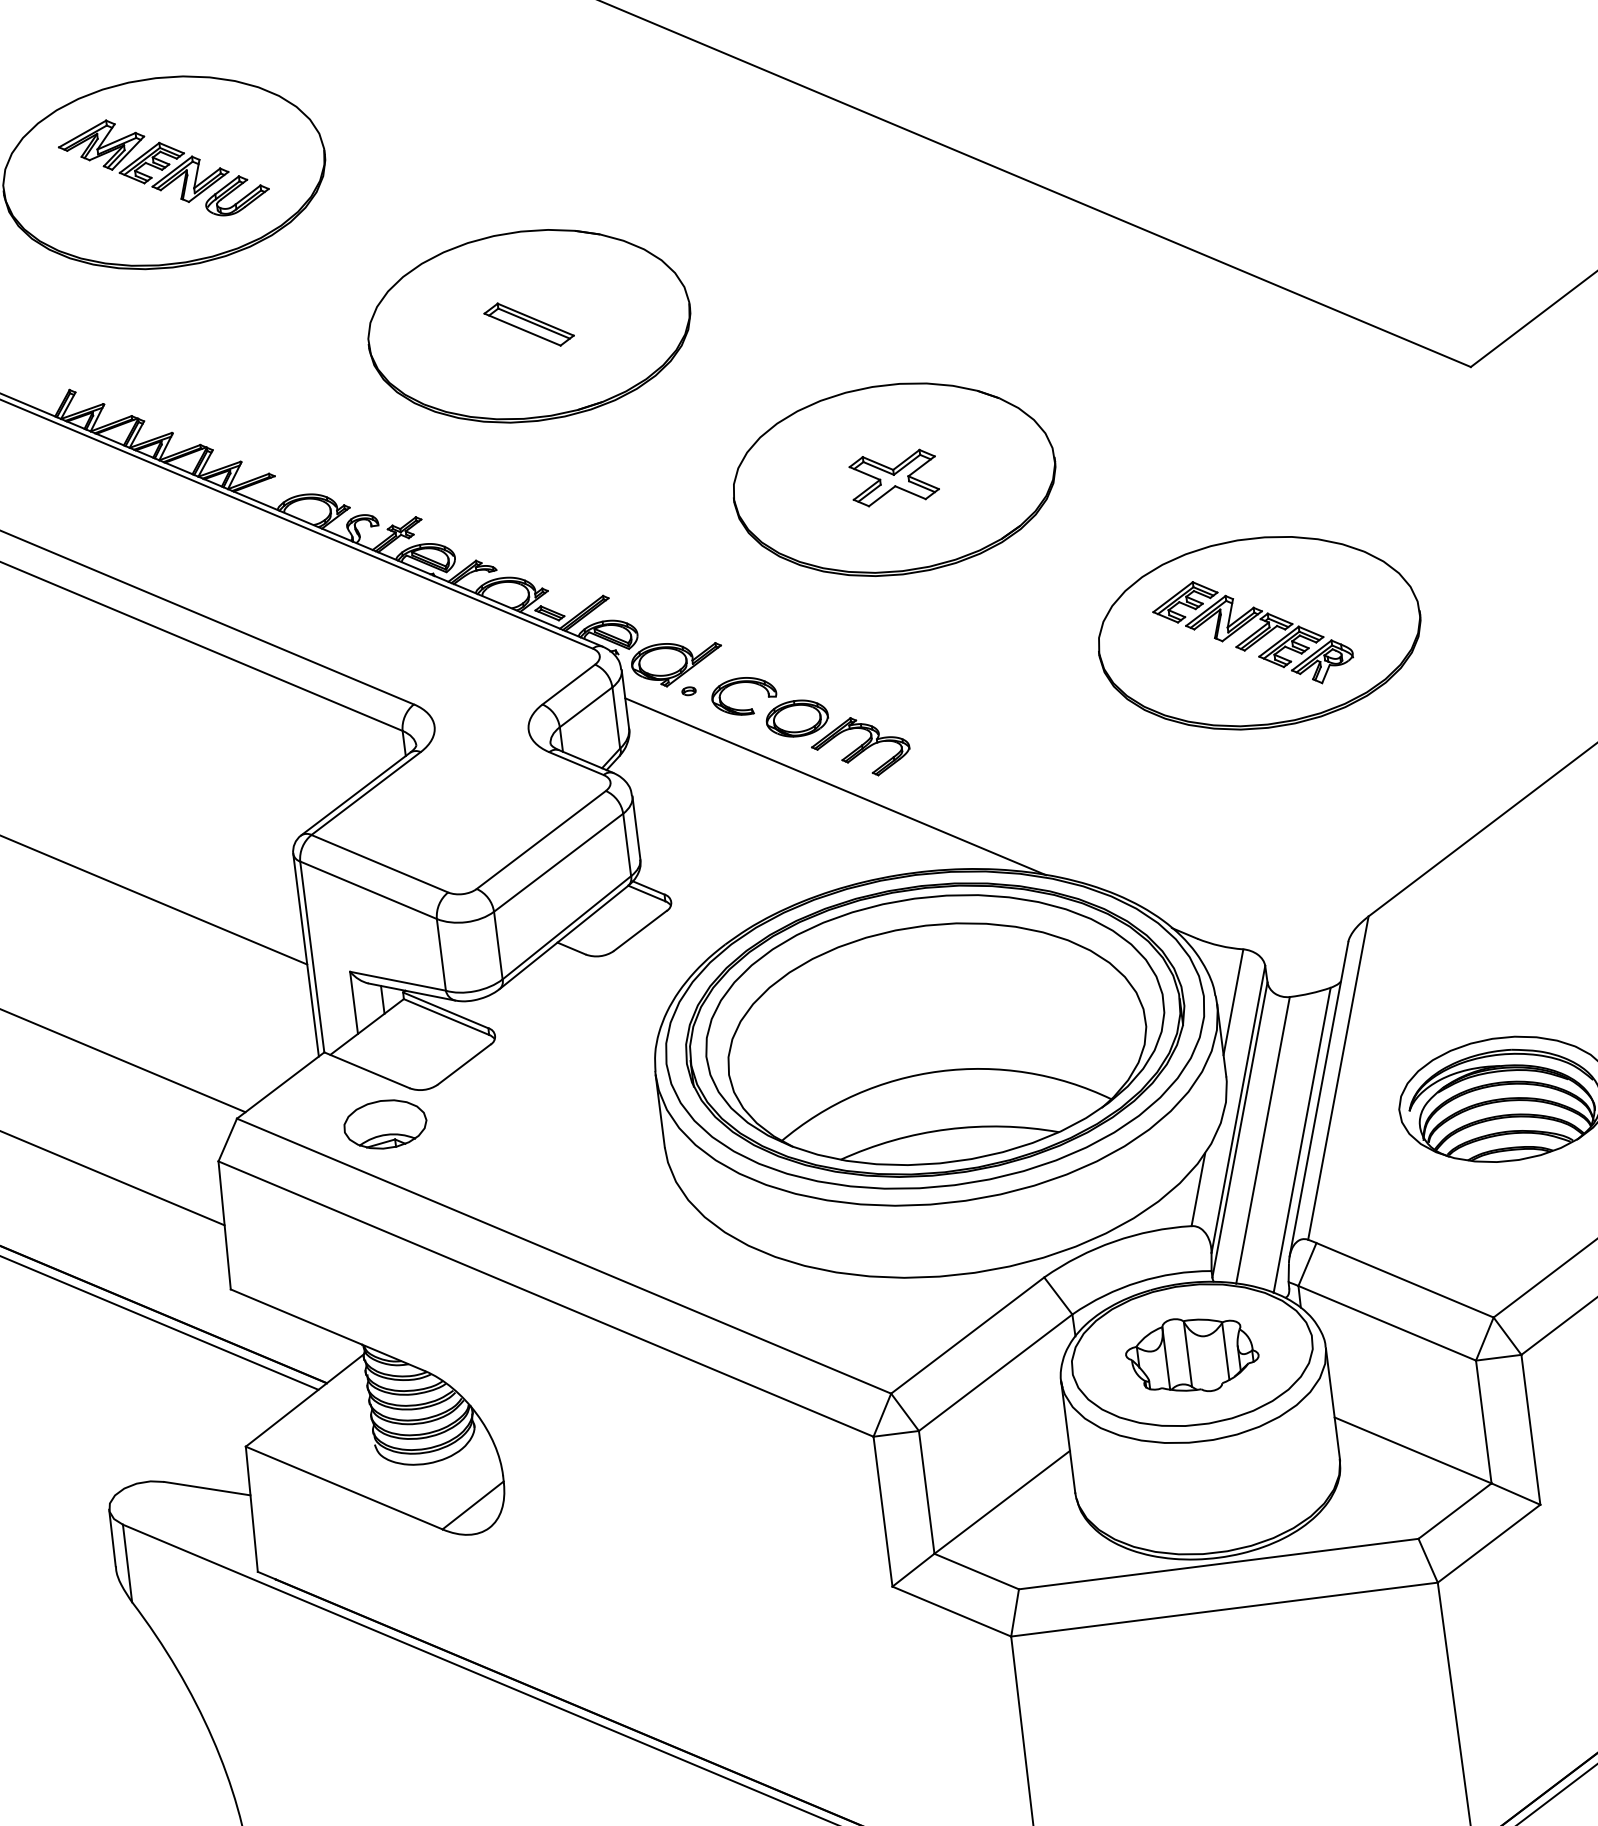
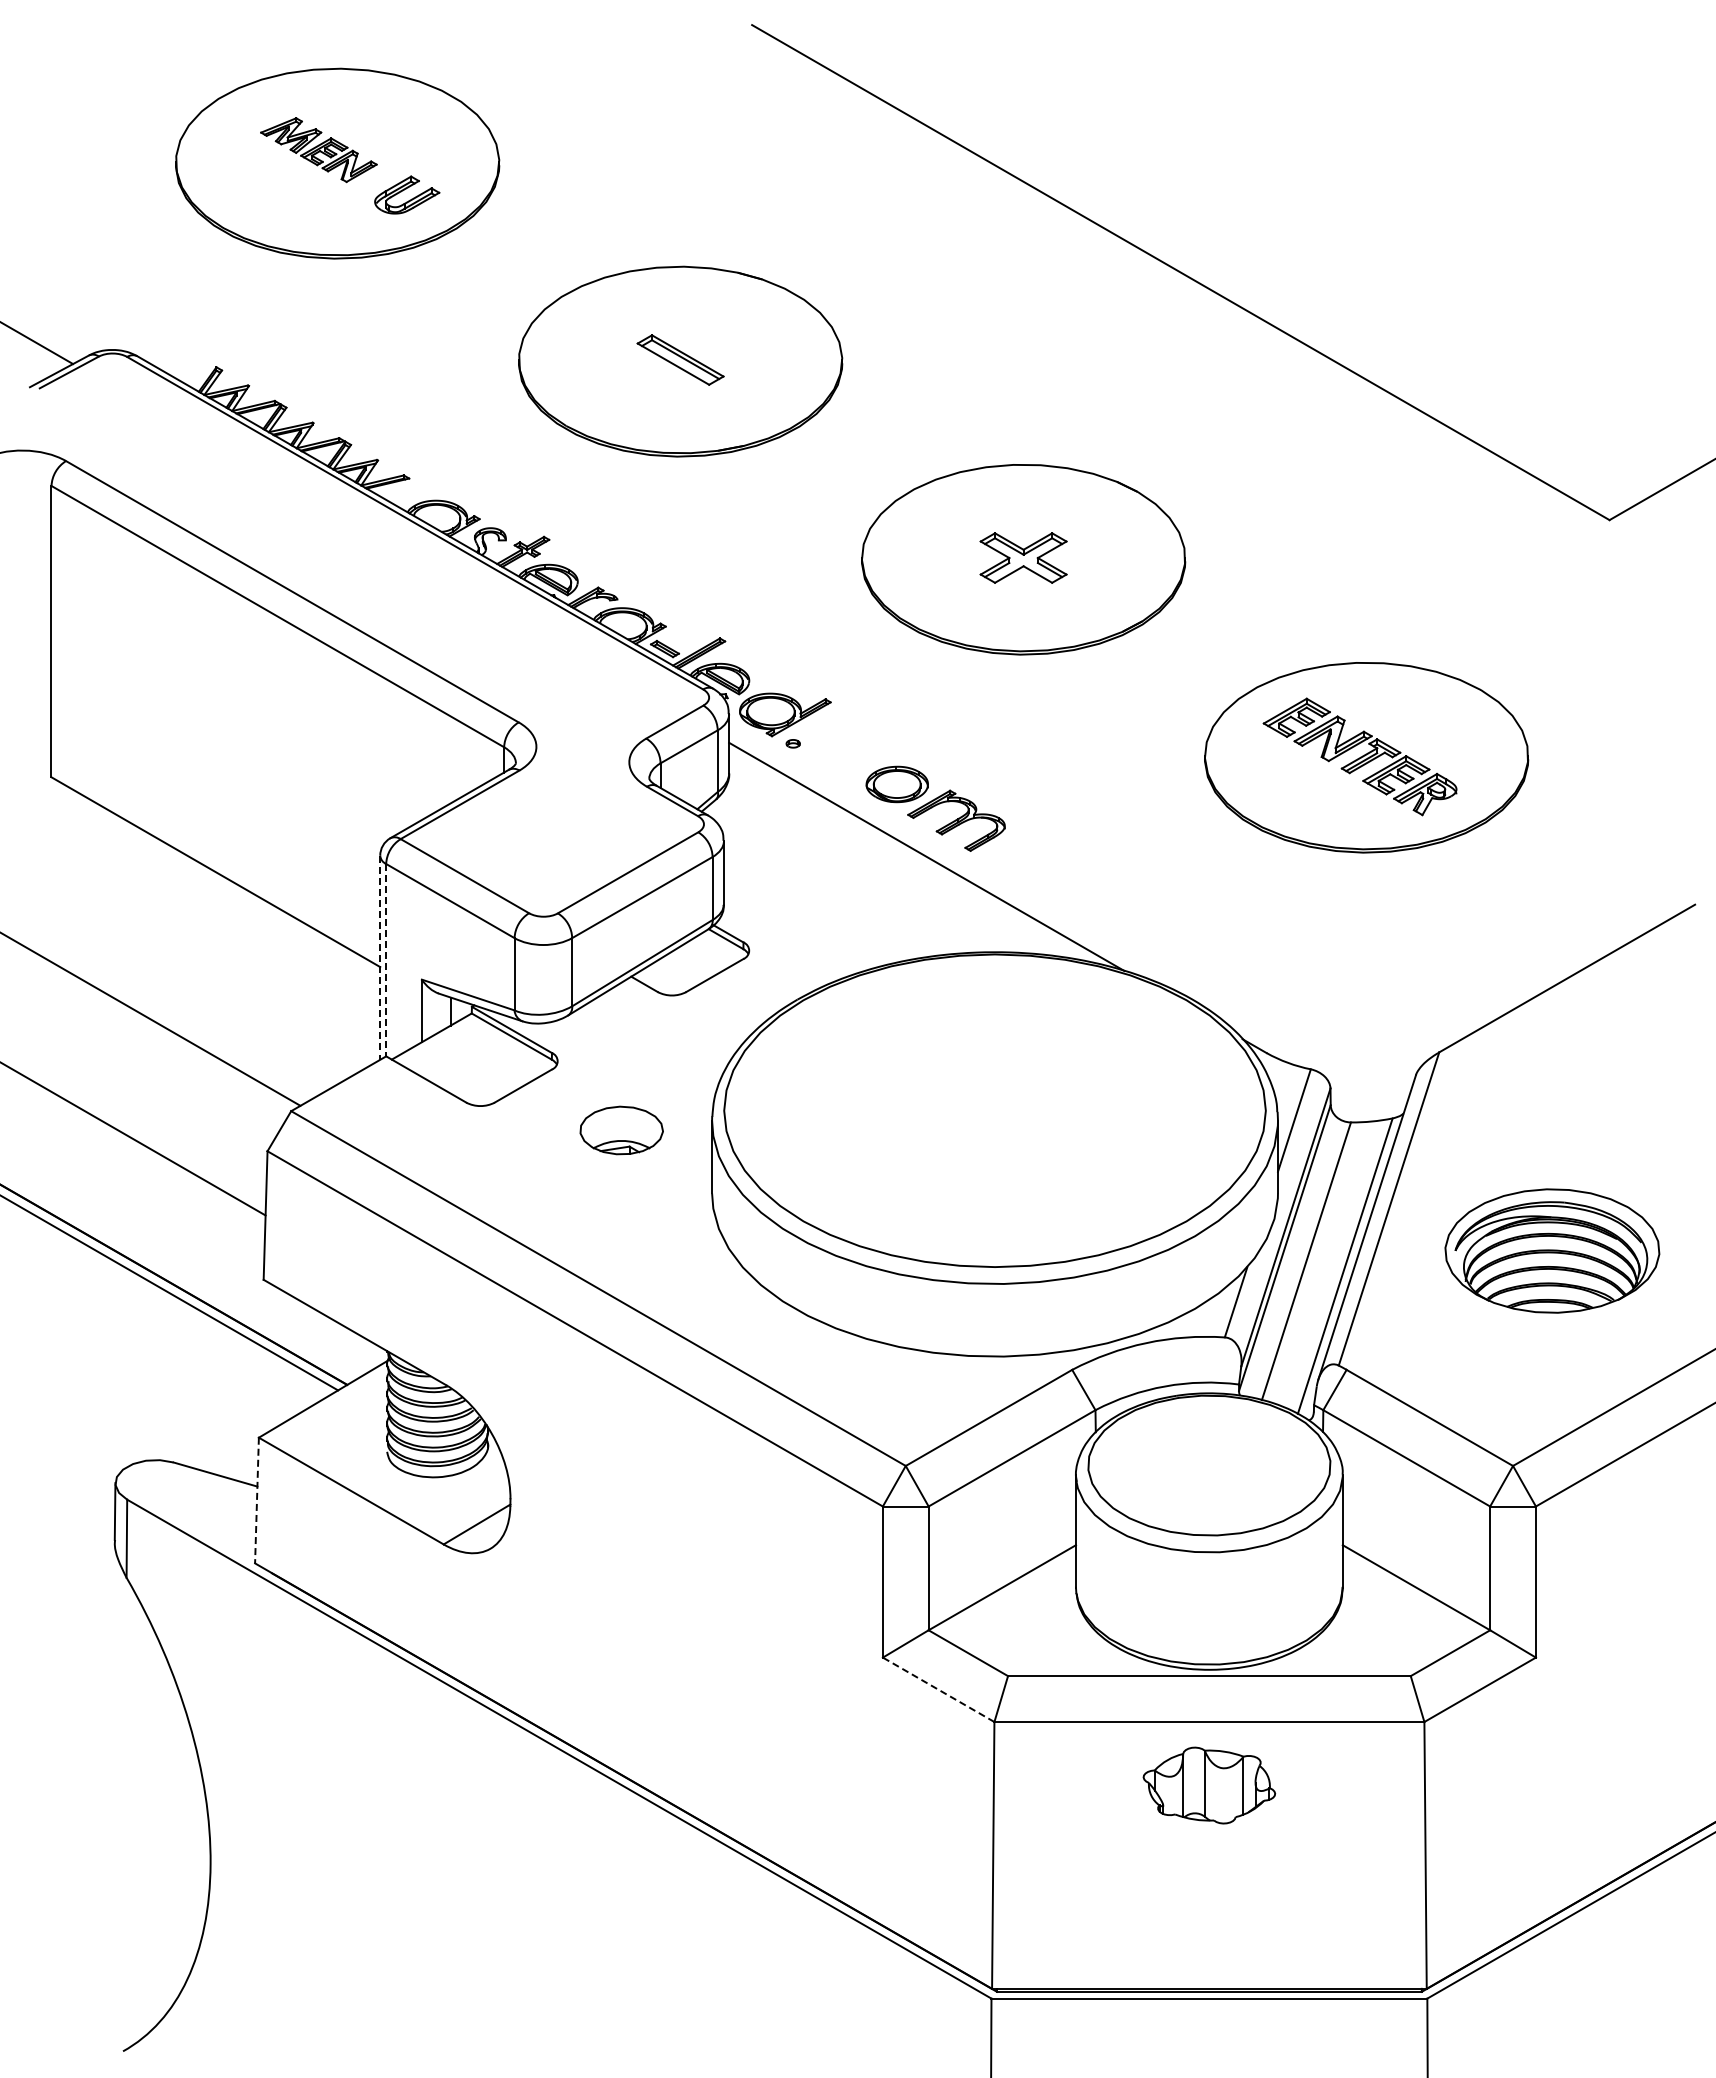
part: (143, 161) -> (318, 149), size x0.7
part: (742, 683) -> (847, 742), removed
line: (306, 956) -> (380, 958), solid -> dashed
line: (312, 957) -> (386, 960), solid -> dashed
part: (934, 1029) -> (994, 1110), removed
part: (385, 1124) -> (621, 1130), moved
part: (1192, 1355) -> (1209, 1785), moved
line: (252, 1509) -> (257, 1500), solid -> dashed
line: (951, 1611) -> (938, 1689), solid -> dashed

